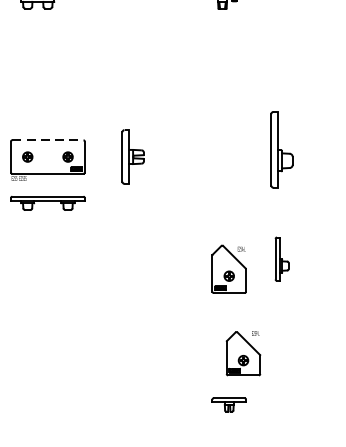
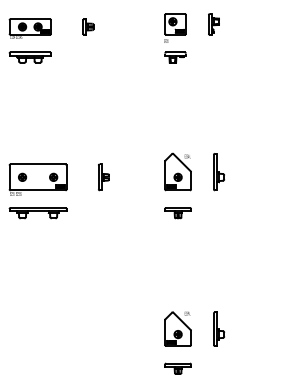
line: (48, 140) -> (38, 164), dashed -> solid
part: (282, 150) -> (219, 172), size x0.62
part: (132, 157) -> (103, 177), size x0.62
part: (228, 203) -> (177, 213), added
part: (281, 258) -> (218, 328), moved
part: (228, 268) -> (177, 171), moved
part: (242, 352) -> (177, 328), moved

